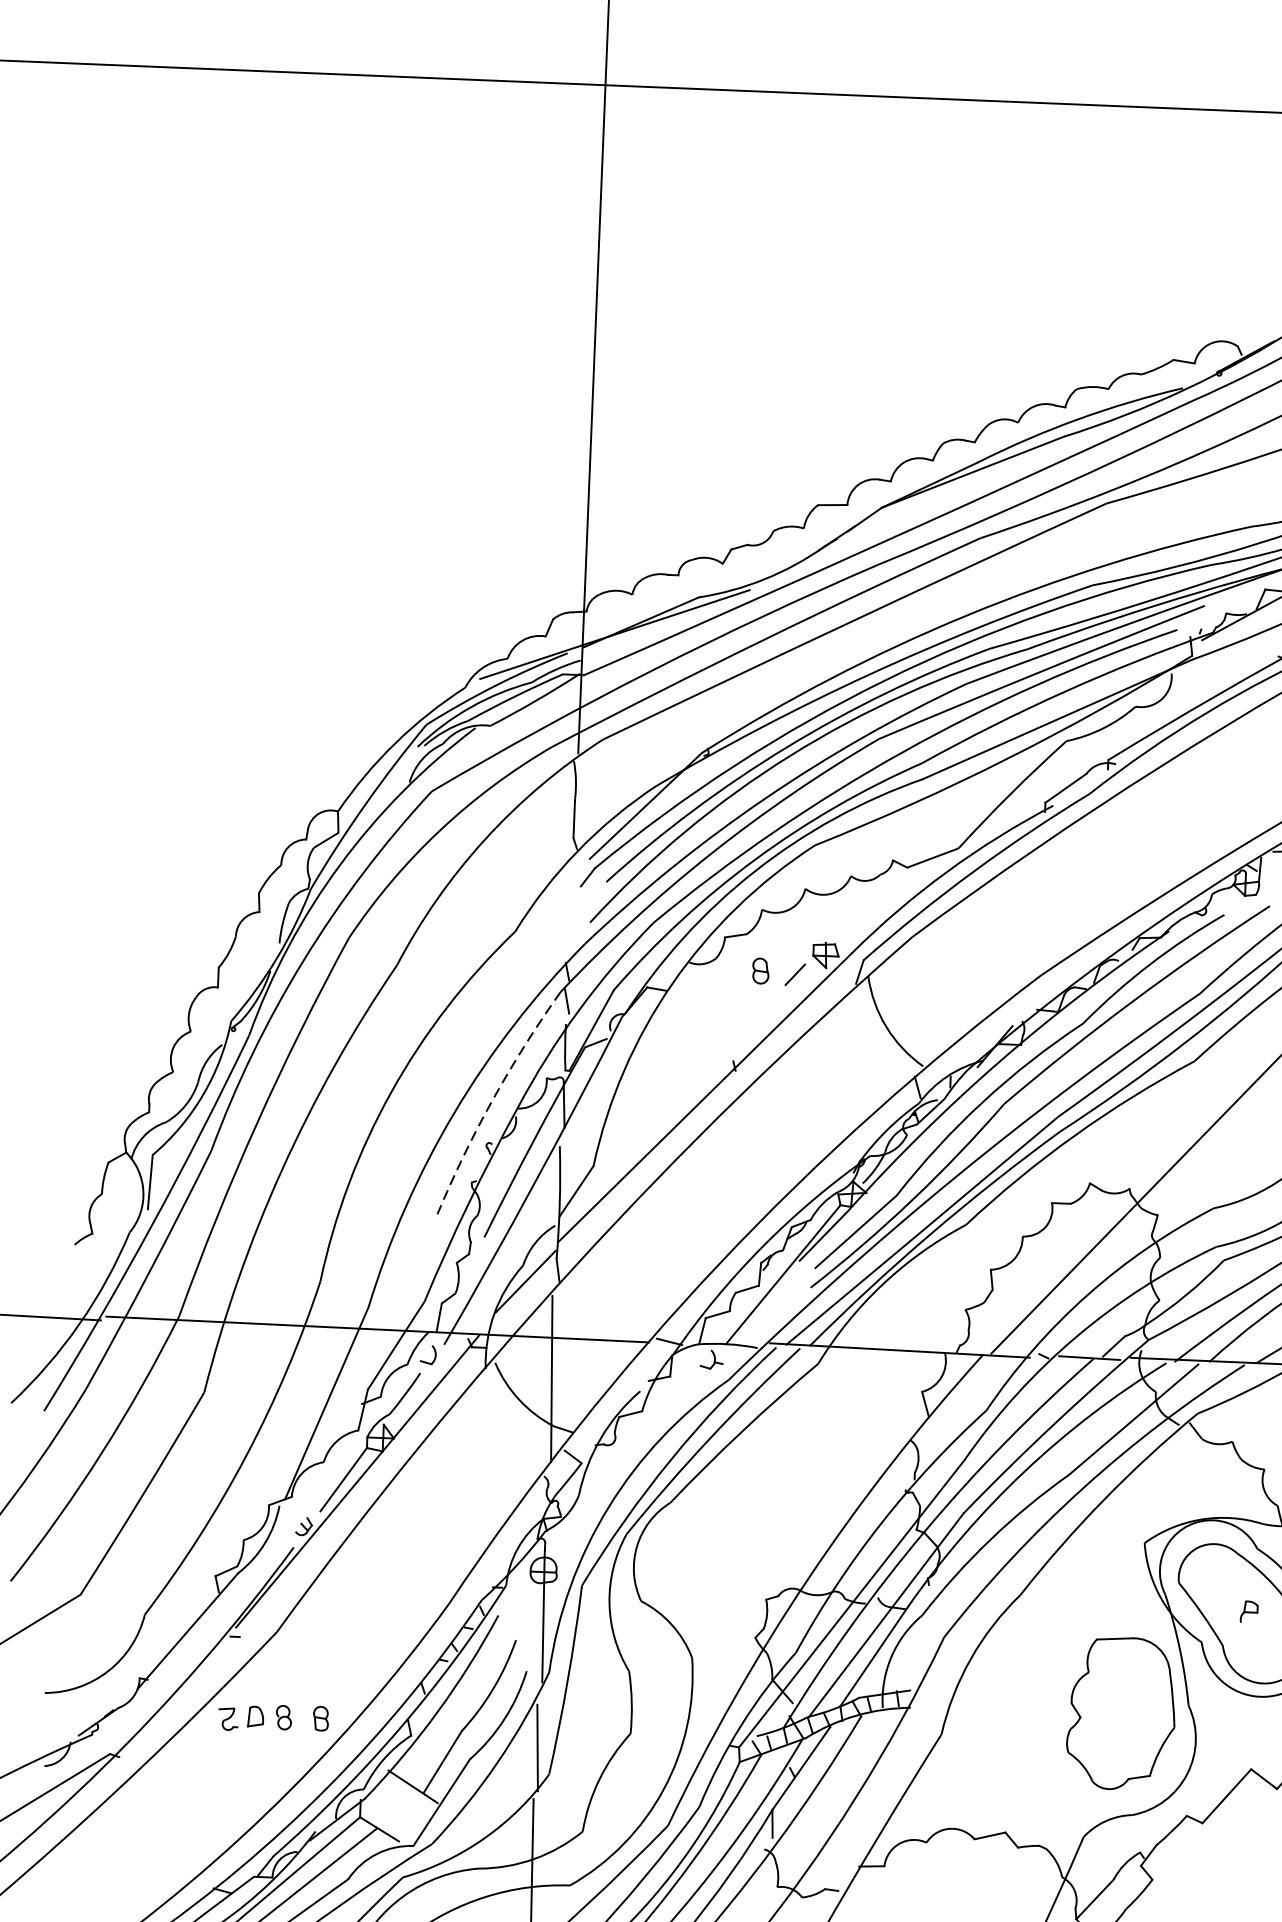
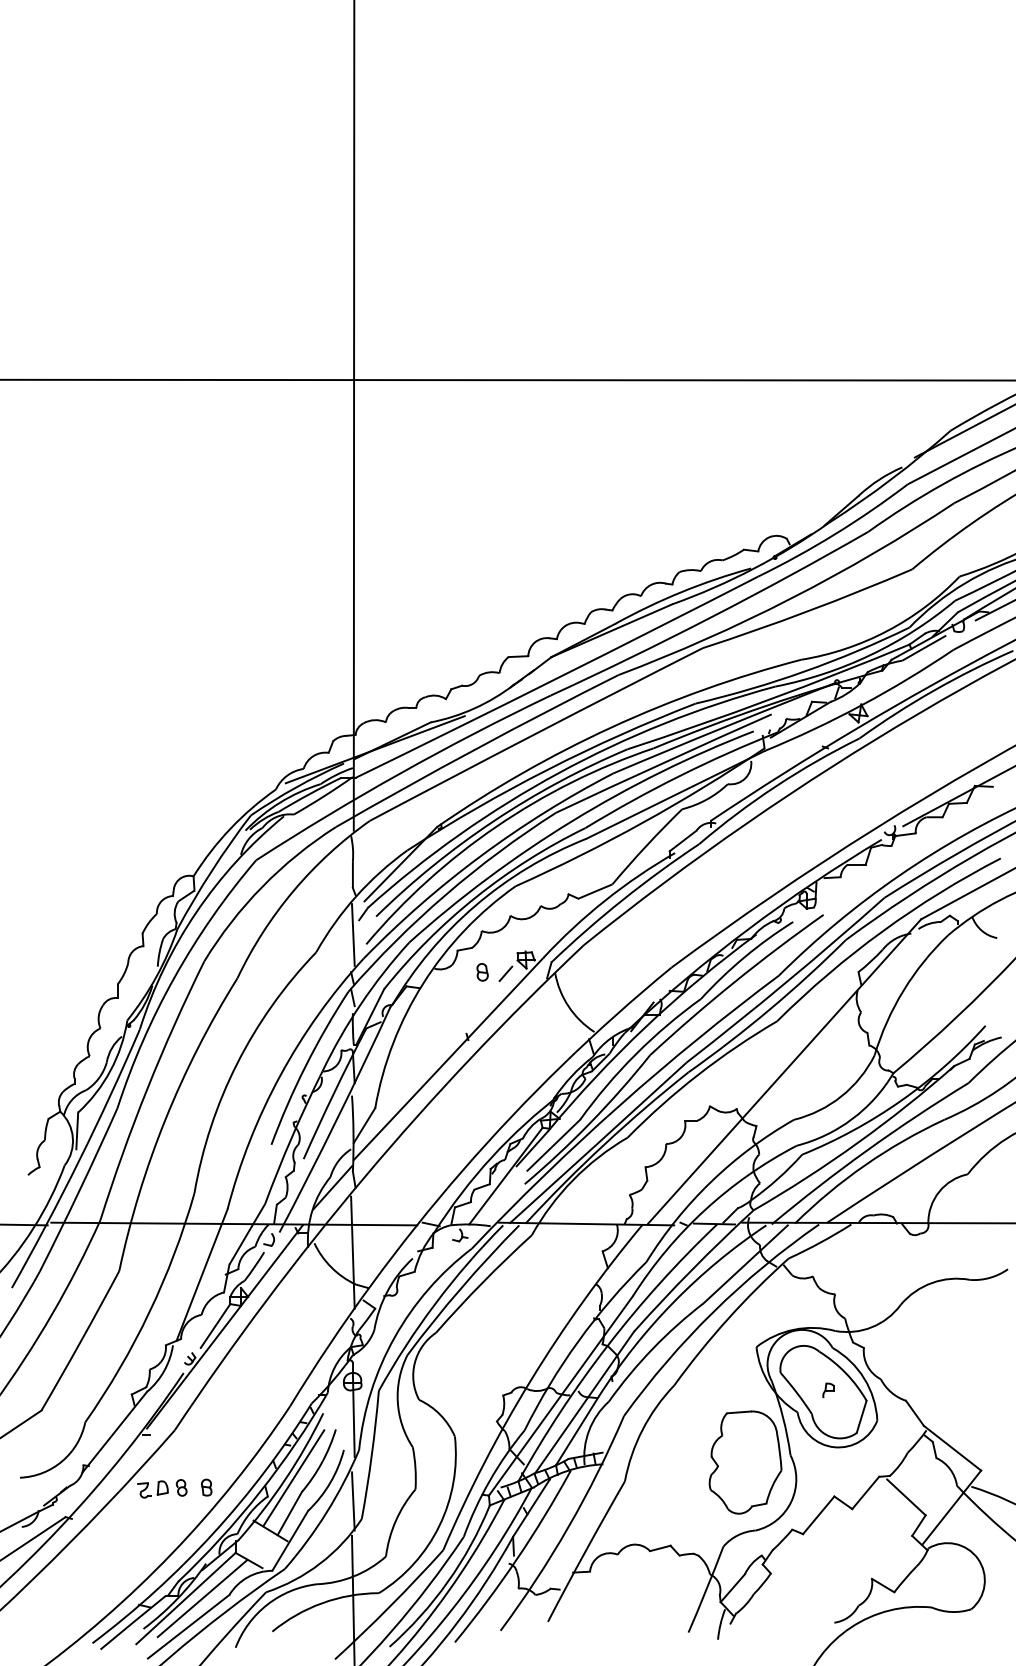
line: (571, 907) -> (353, 934), added
arc: (492, 1100) -> (305, 1066), dashed -> solid
line: (450, 1710) -> (293, 1478), added

